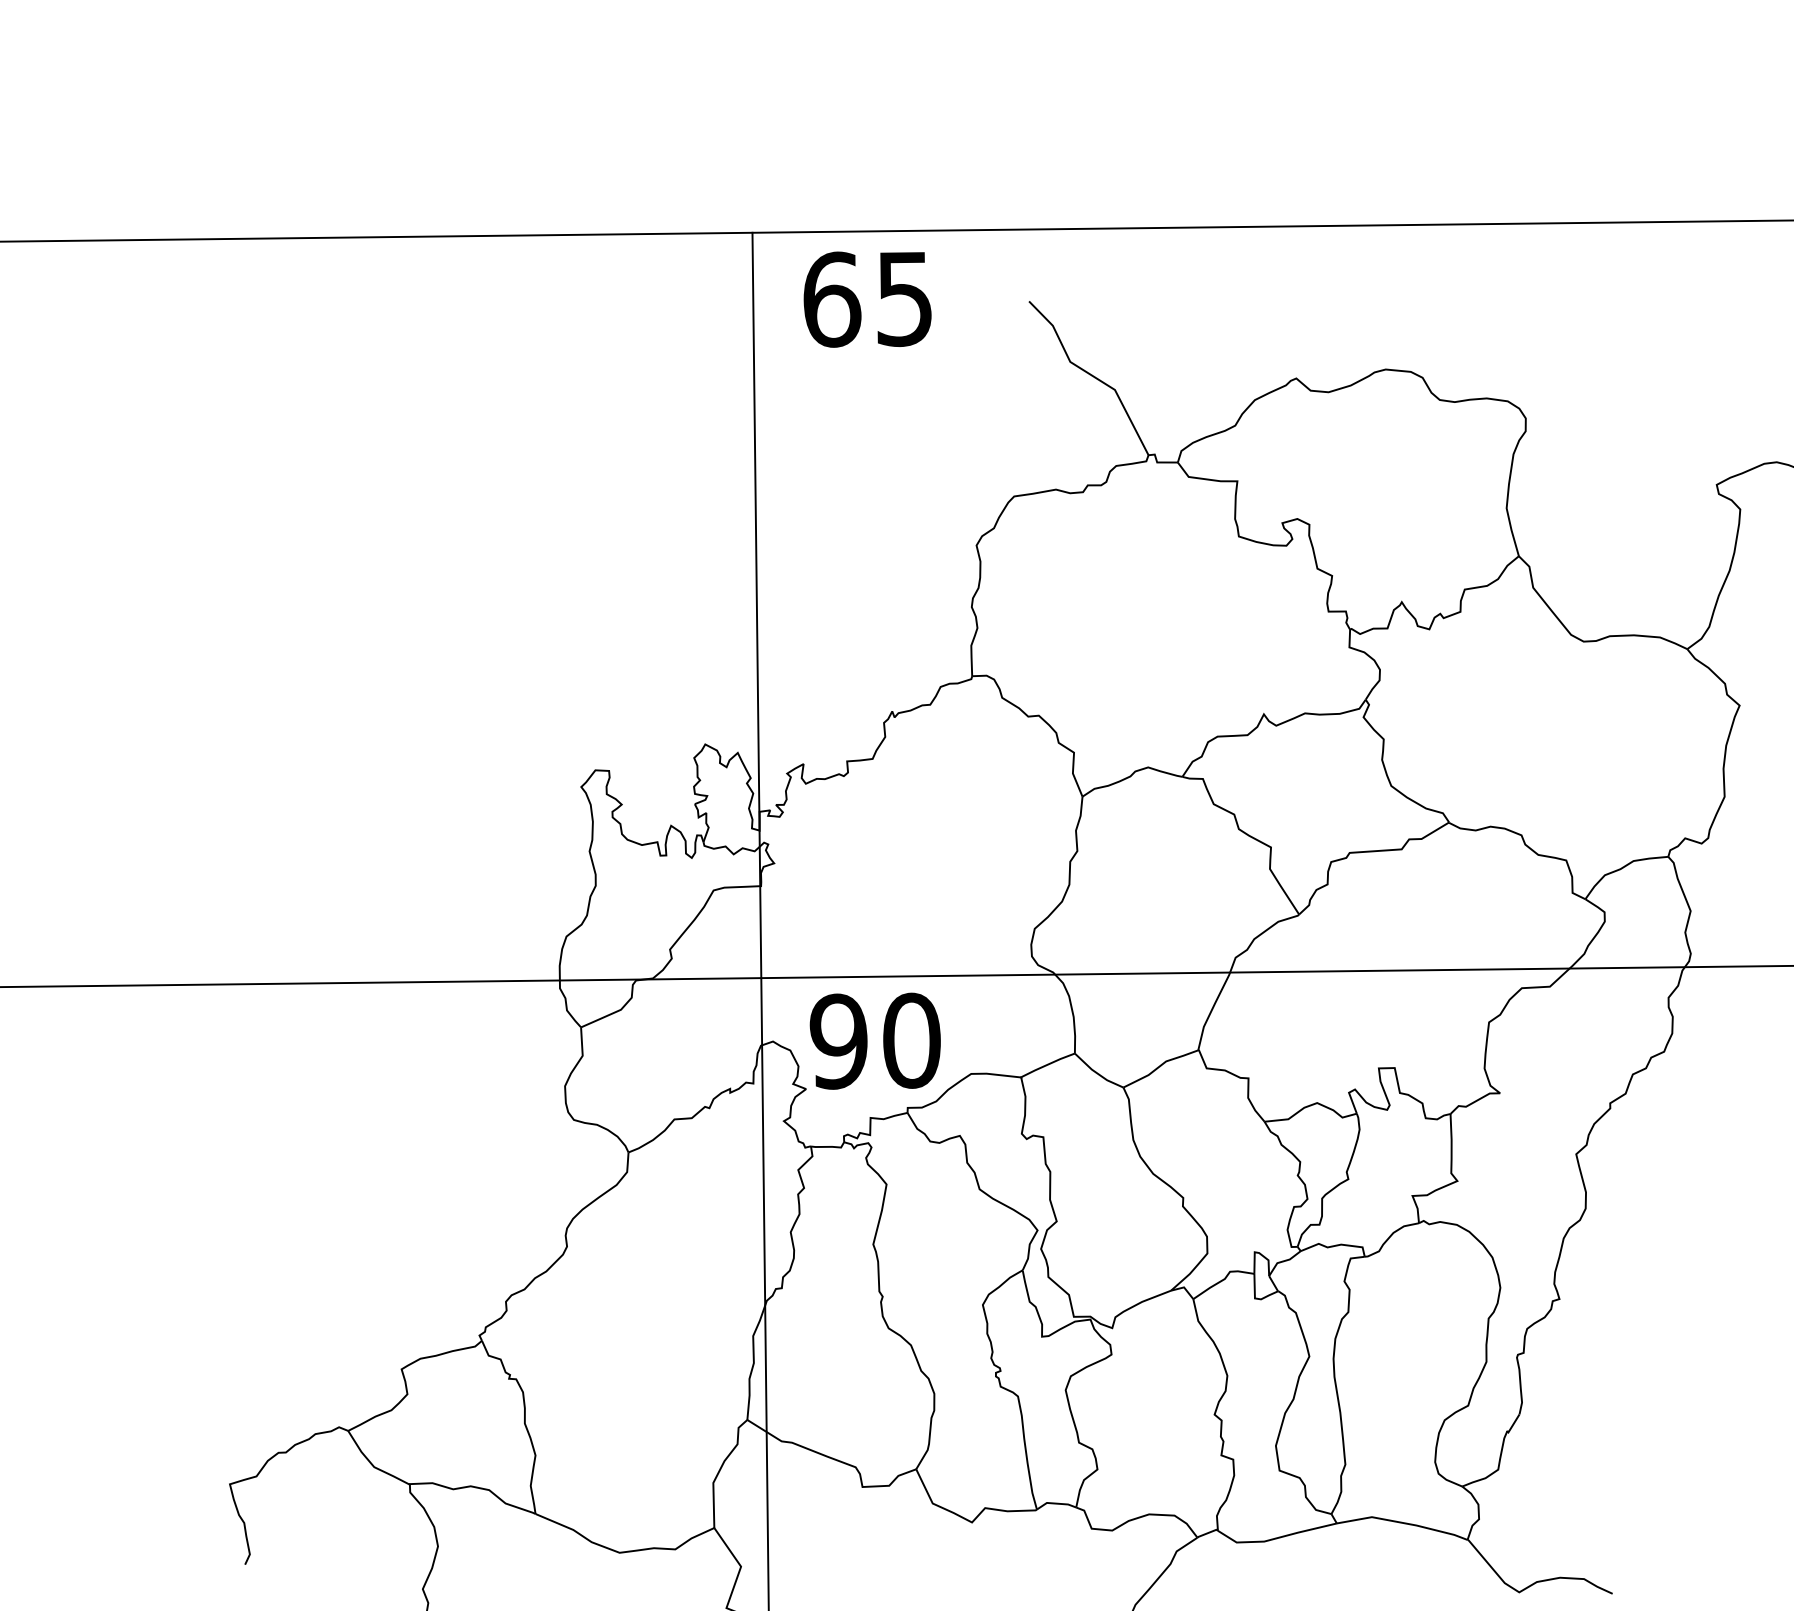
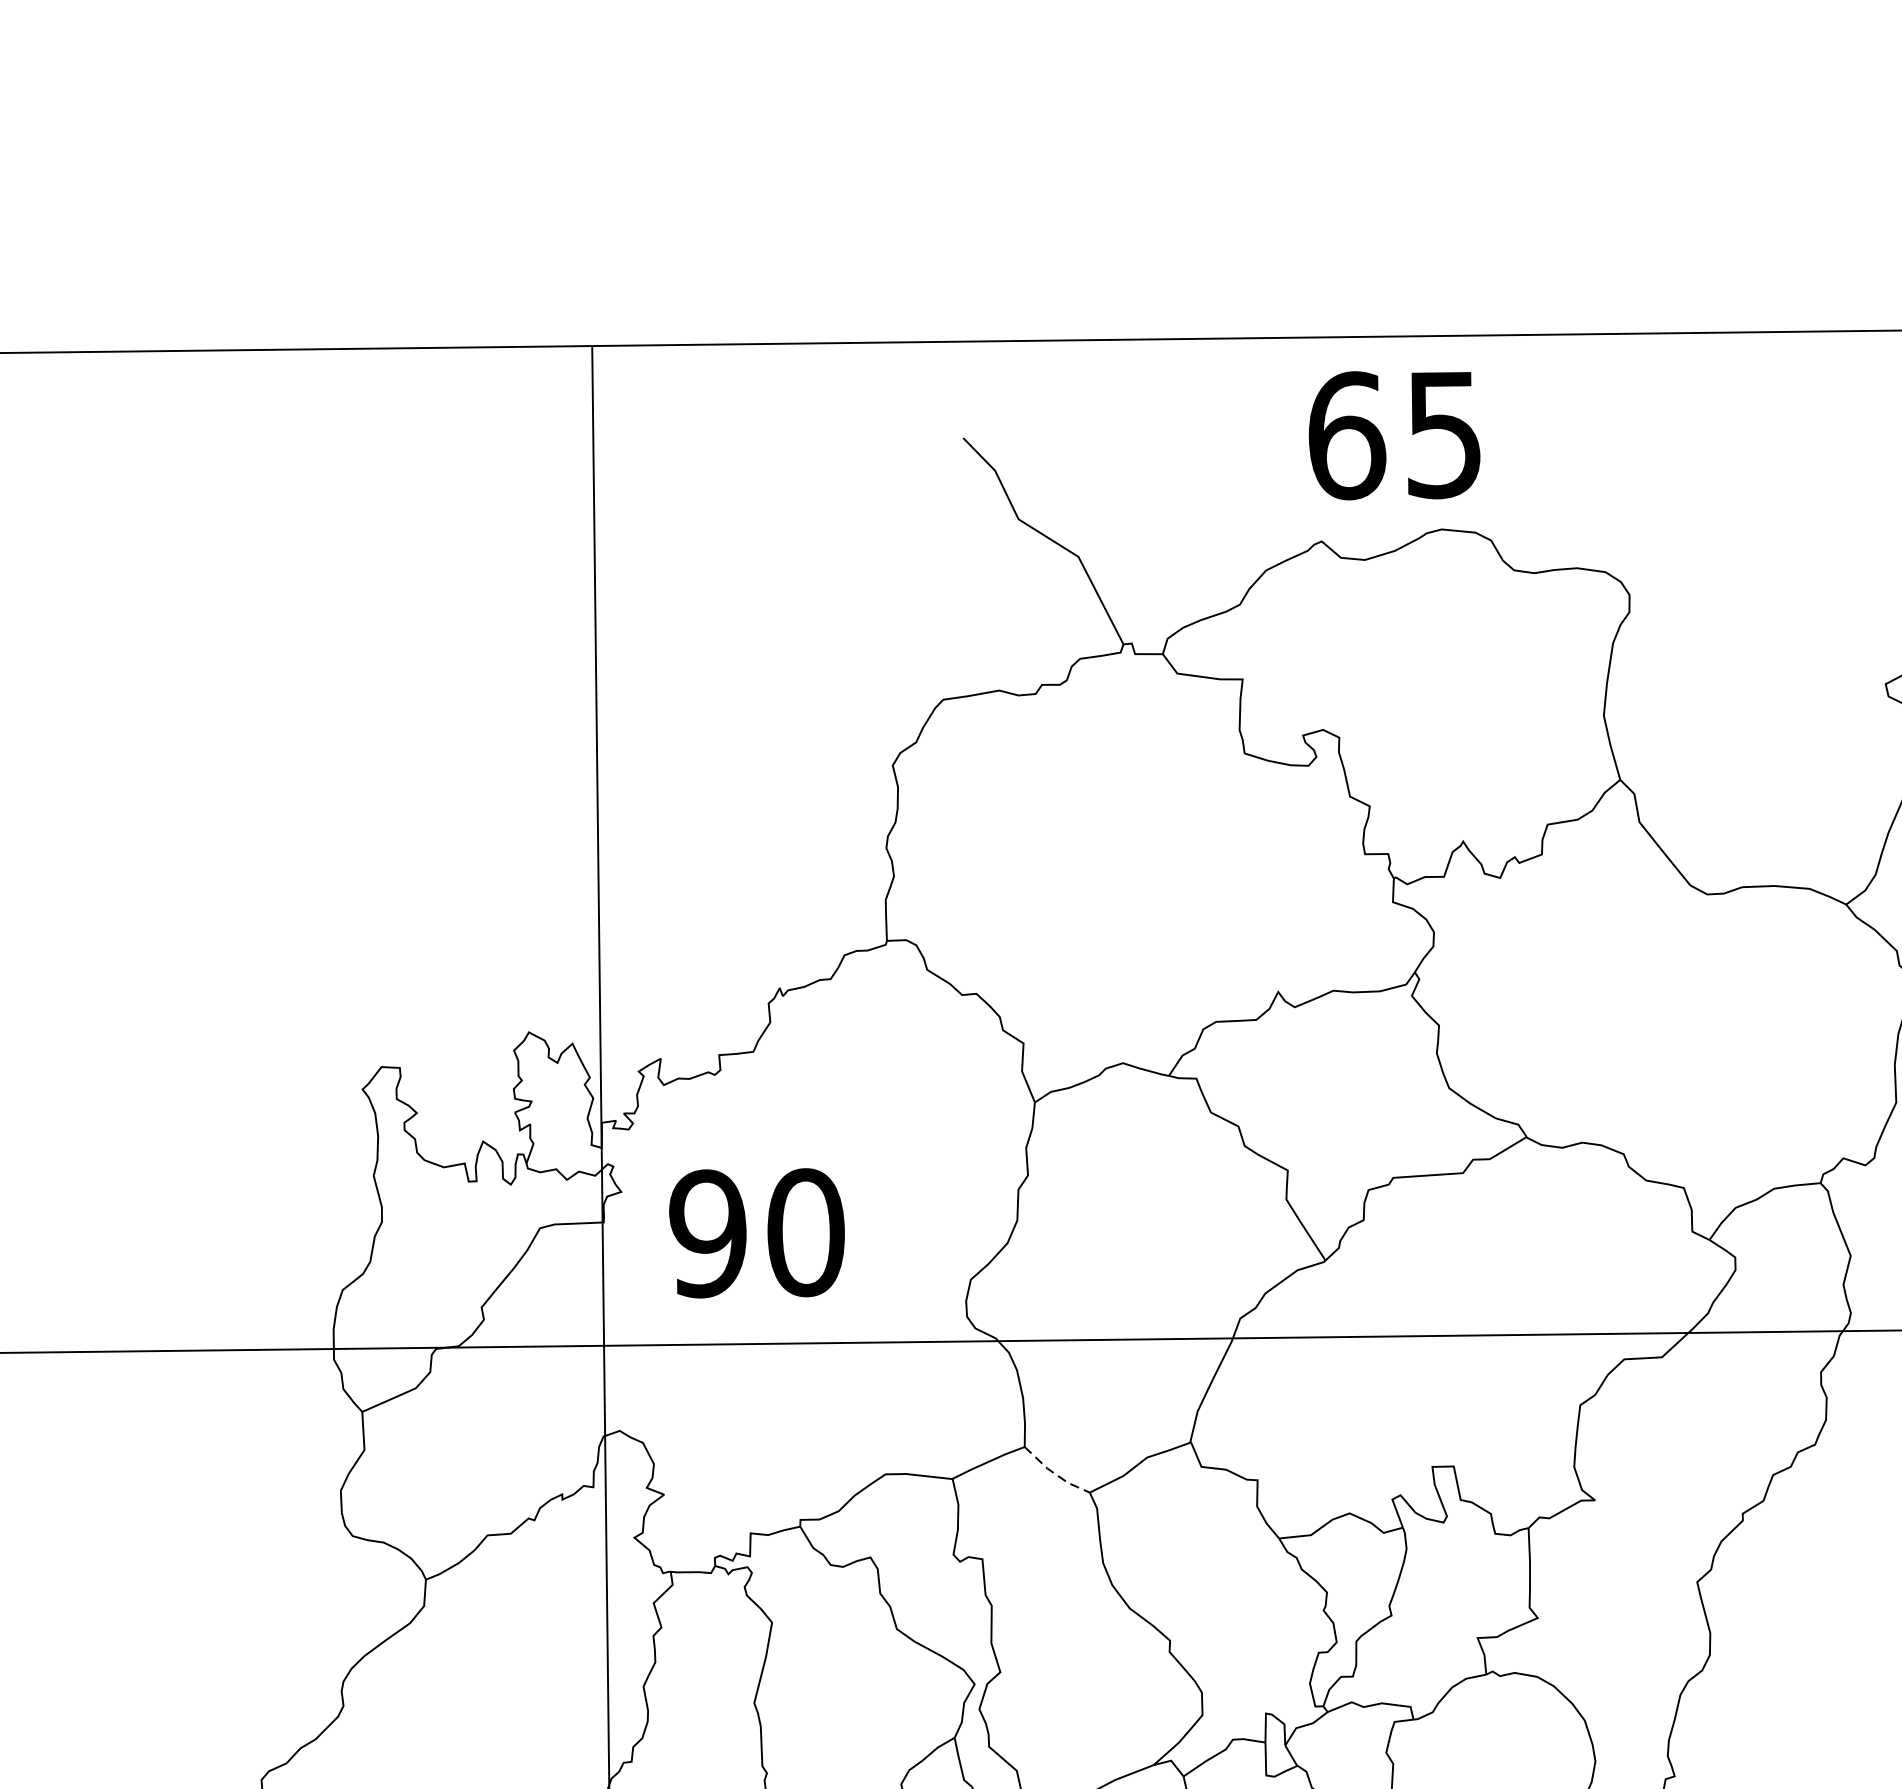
text: (867, 299) -> (1394, 435), moved
text: (874, 1040) -> (755, 1232), moved
line: (1097, 1073) -> (1055, 1473), solid -> dashed

